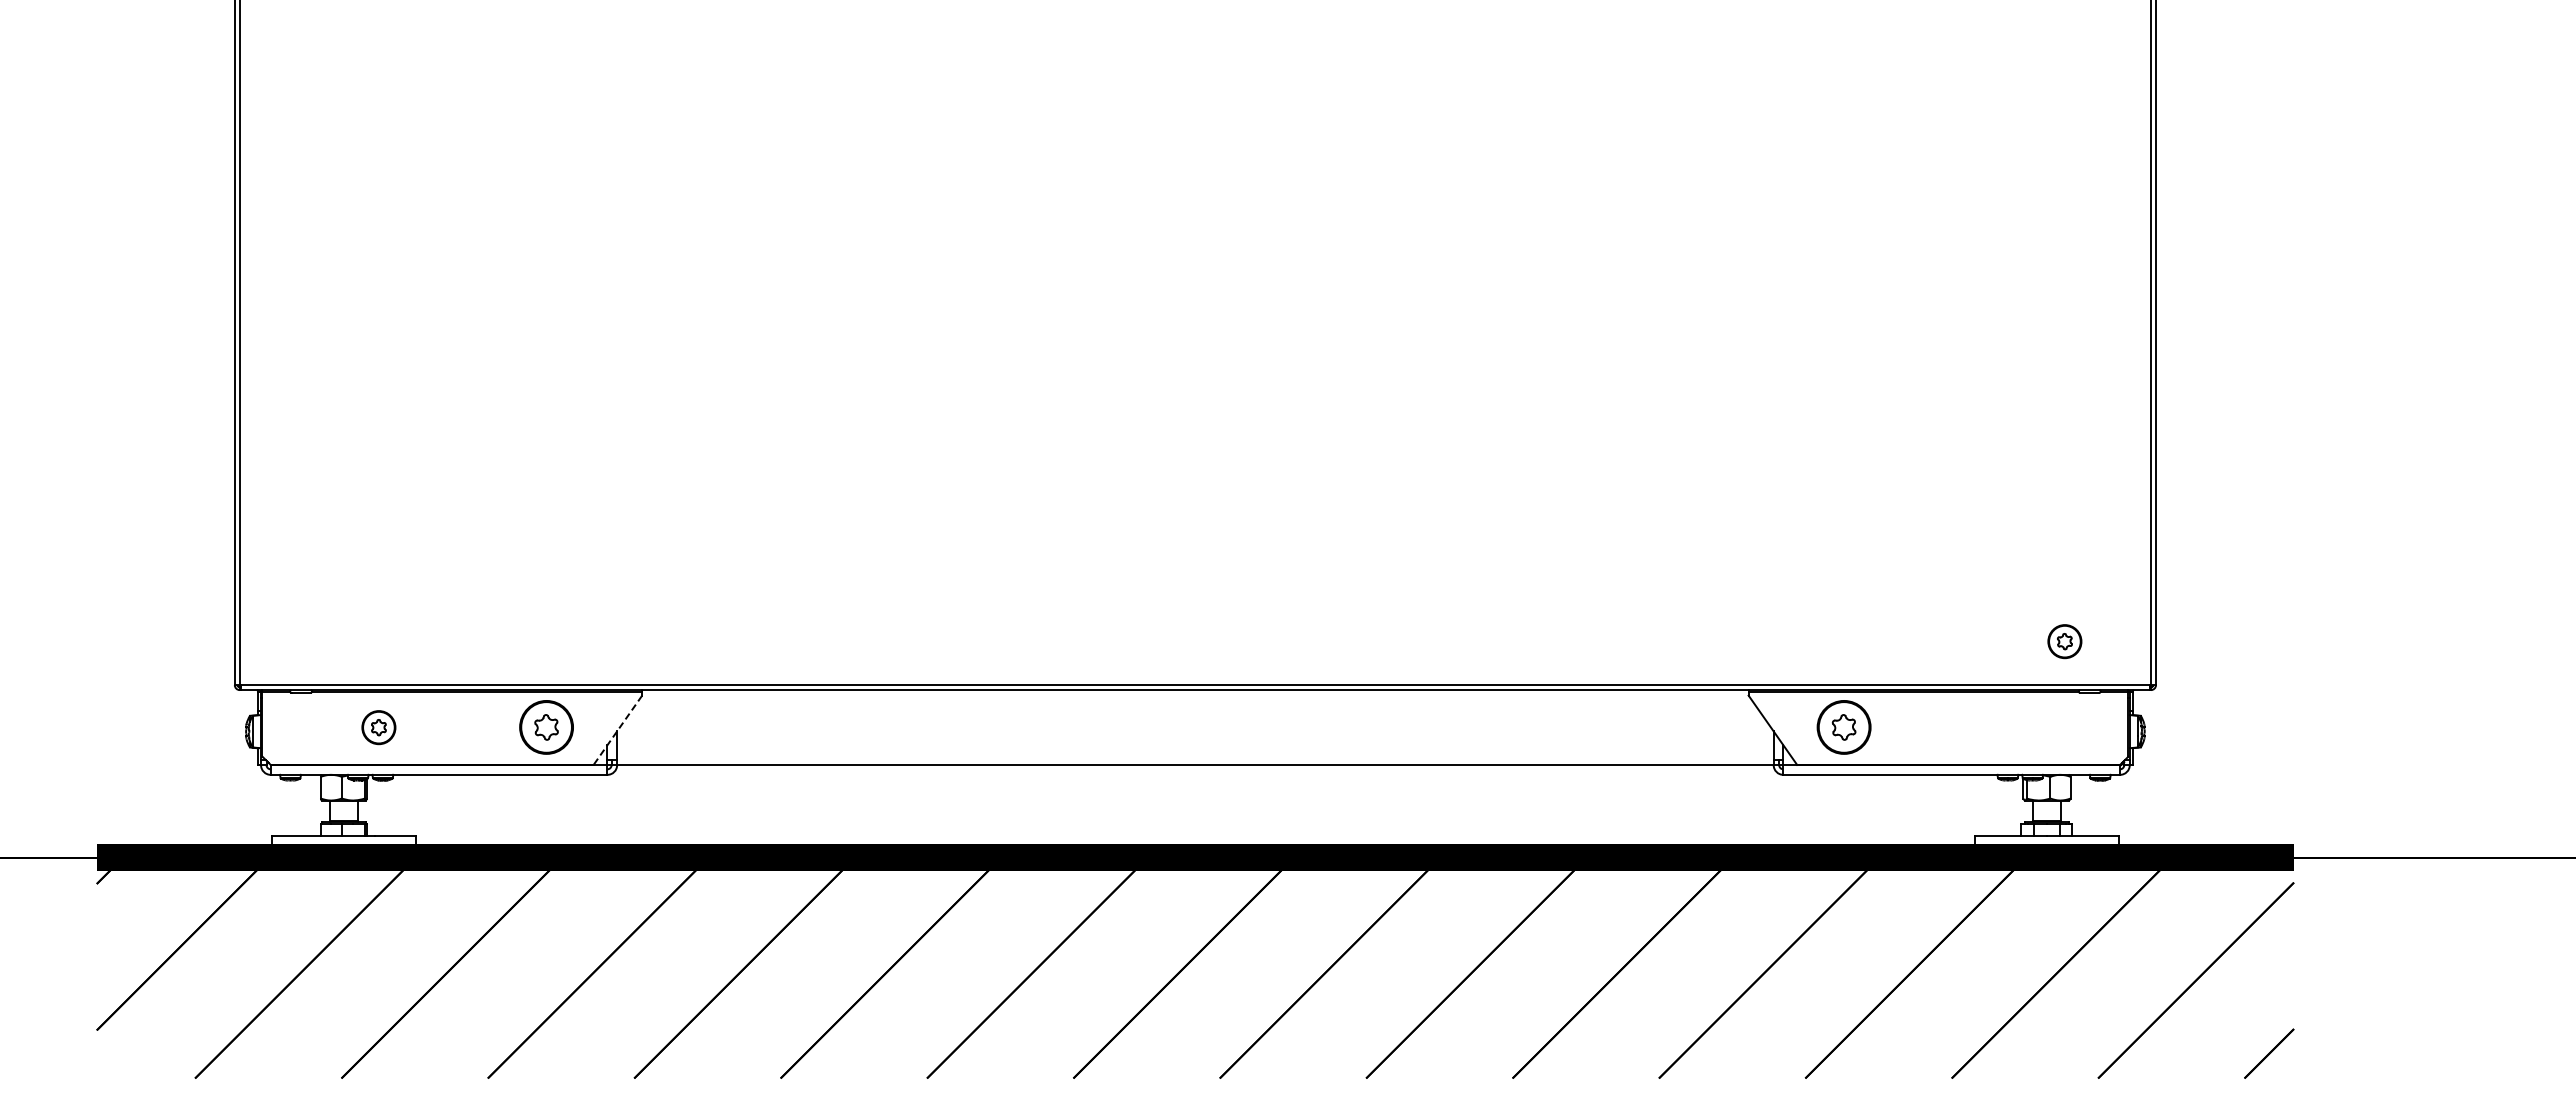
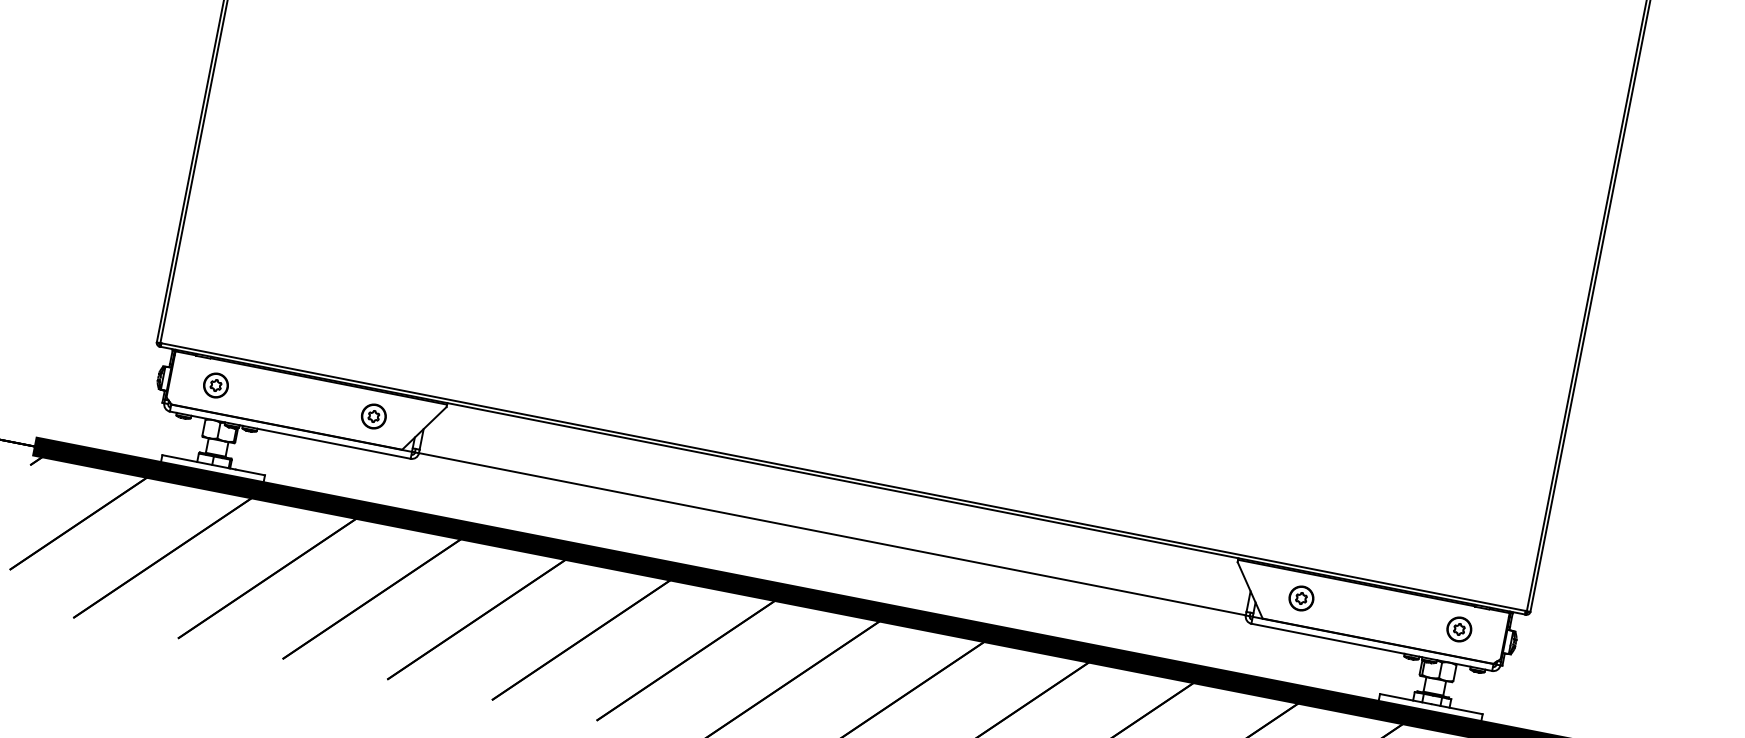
part: (2064, 641) -> (1459, 629), moved
part: (378, 727) -> (215, 385), moved
part: (546, 727) -> (373, 416), size x0.62
part: (1843, 727) -> (1301, 598), size x0.62
line: (617, 730) -> (424, 428), dashed -> solid

